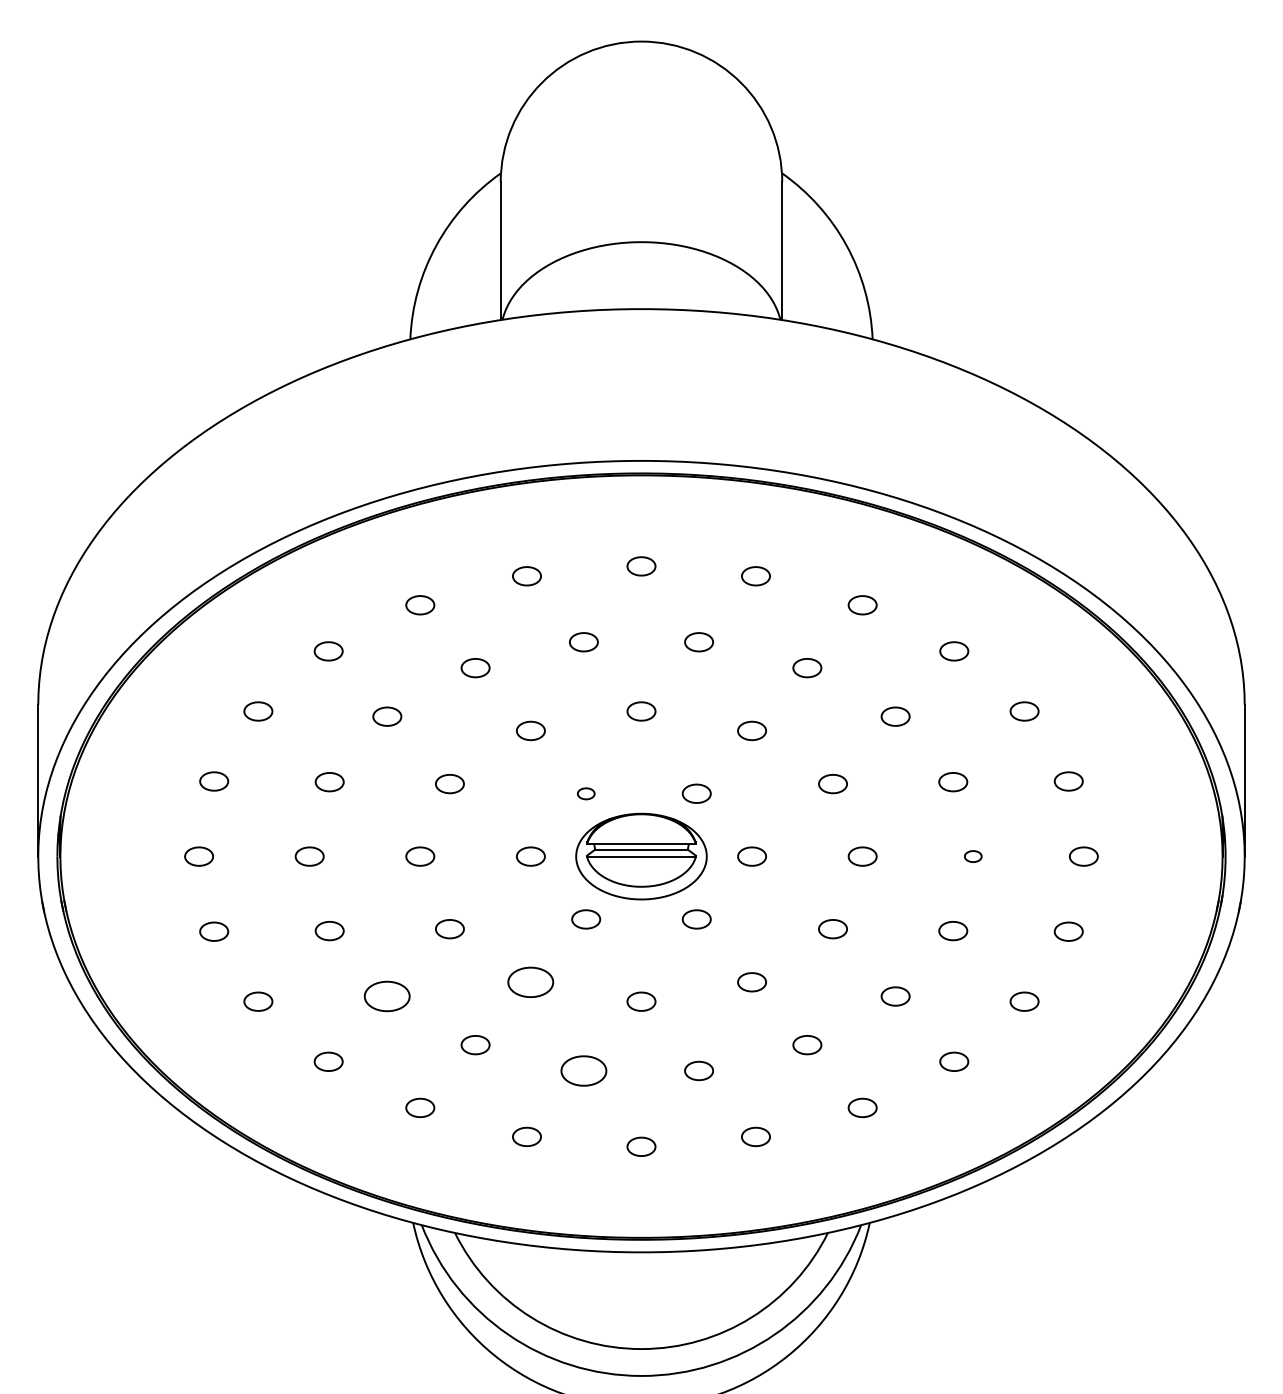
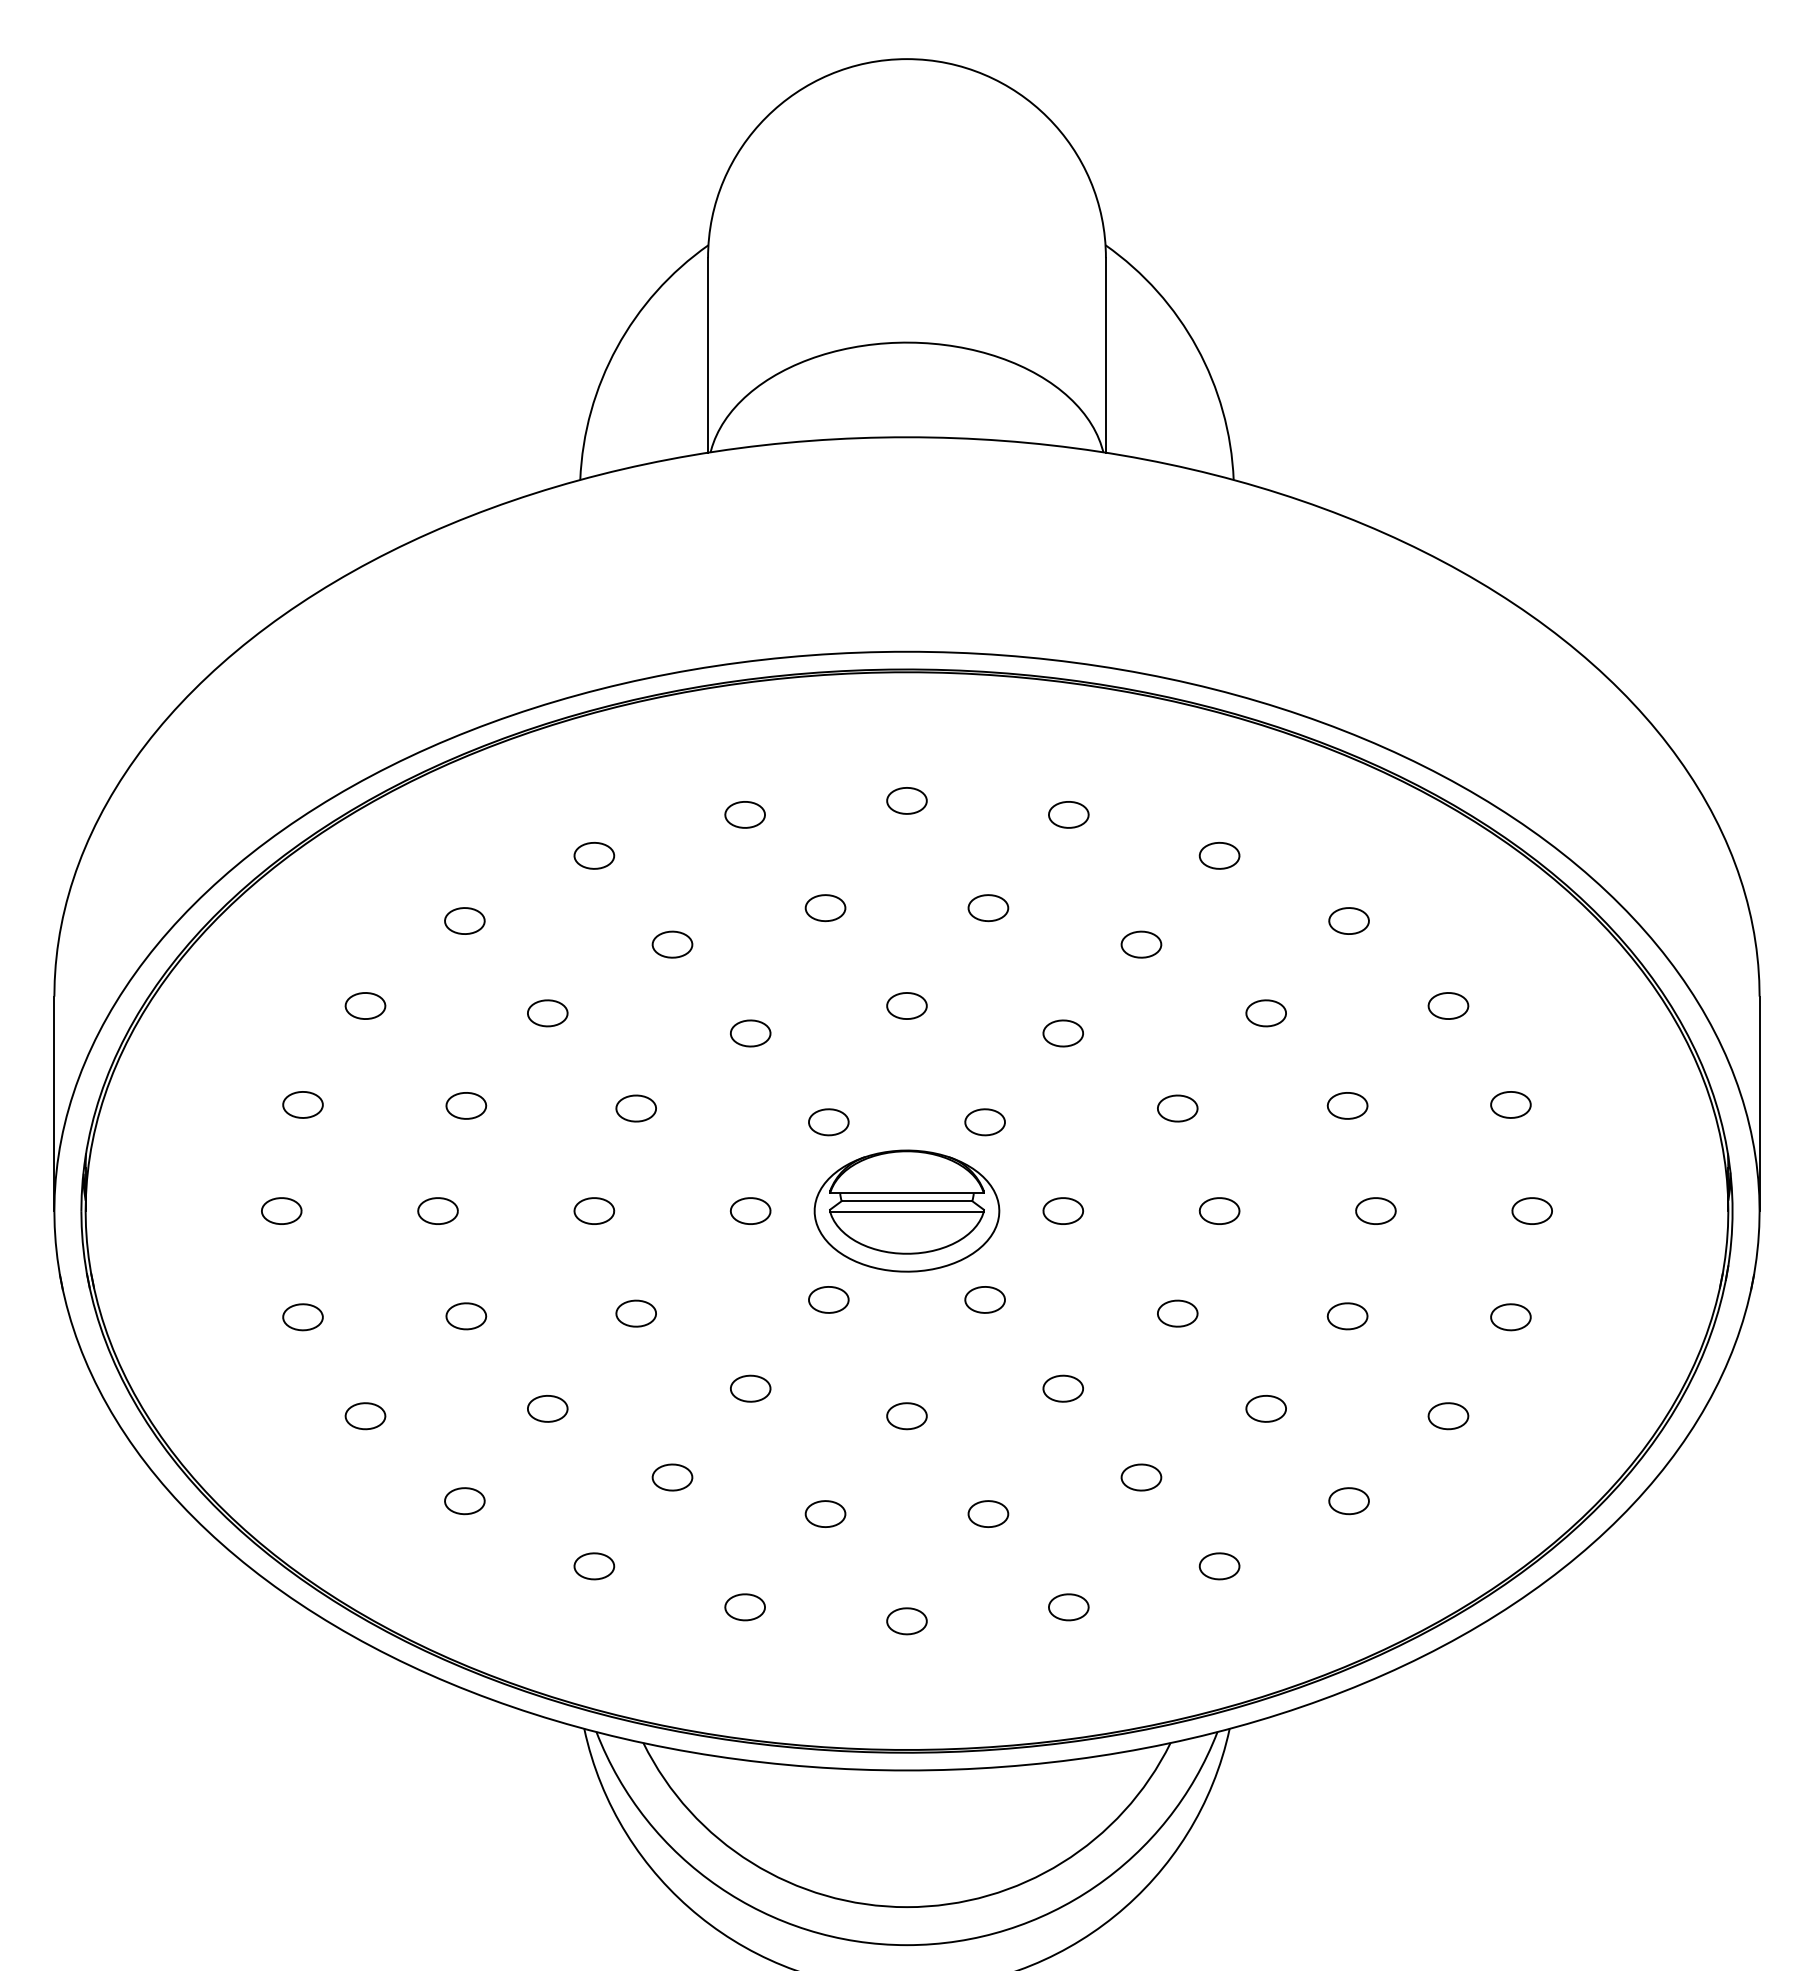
part: (585, 793) -> (828, 1122), size x1.67
part: (972, 856) -> (1375, 1210), size x1.67
part: (530, 982) -> (750, 1388), size x0.62
part: (387, 996) -> (547, 1408), size x0.62
part: (583, 1070) -> (825, 1513), size x0.62

